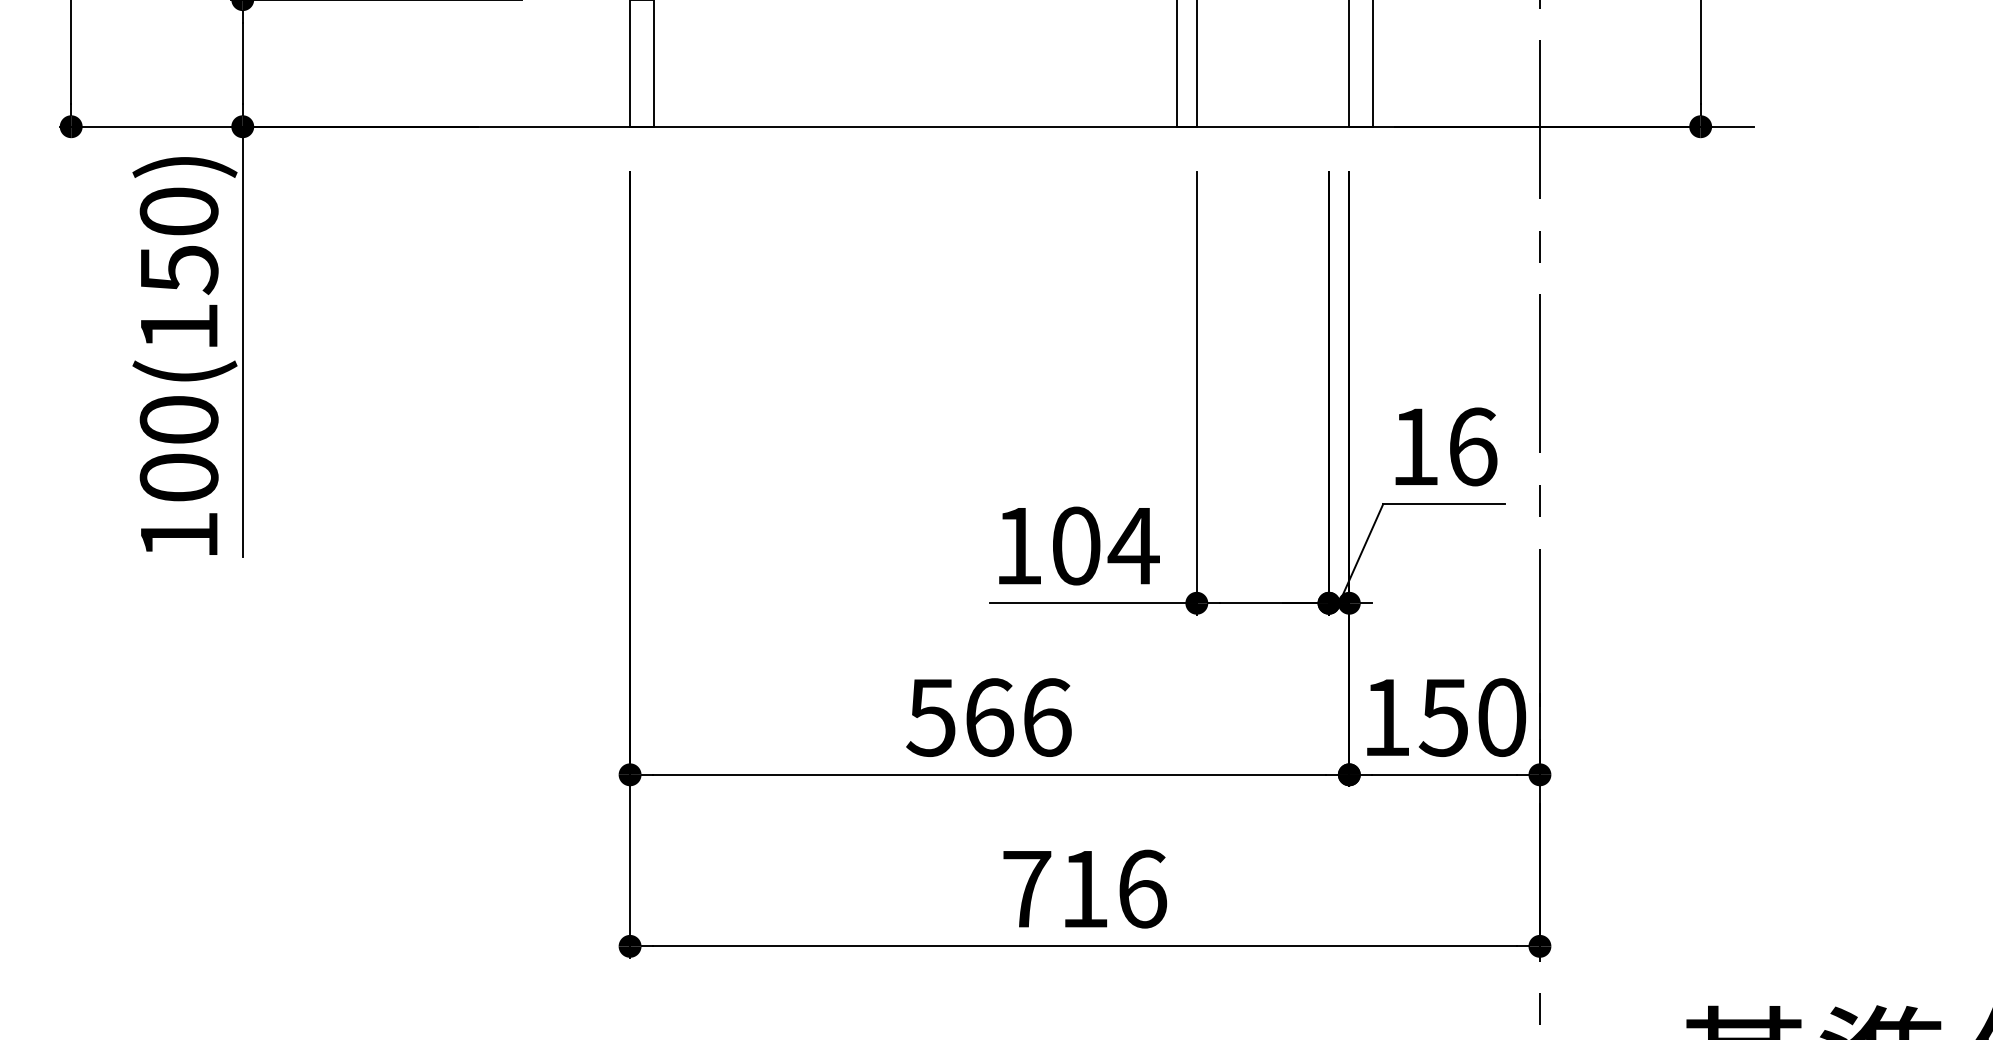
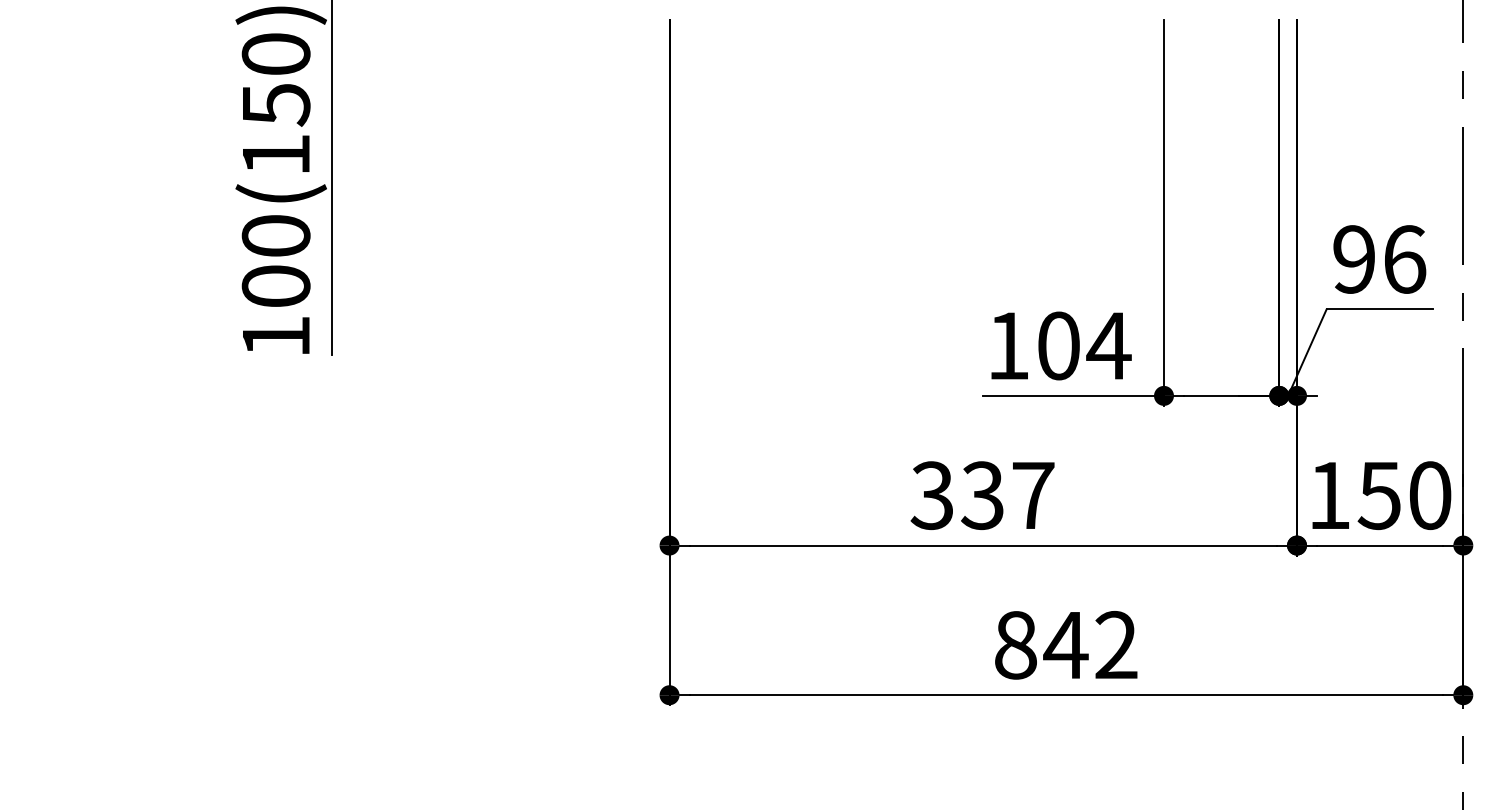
text: (1414, 446) -> (1353, 259), 16 -> 96
text: (988, 717) -> (982, 495), 566 -> 337
text: (1085, 888) -> (1066, 644), 716 -> 842

